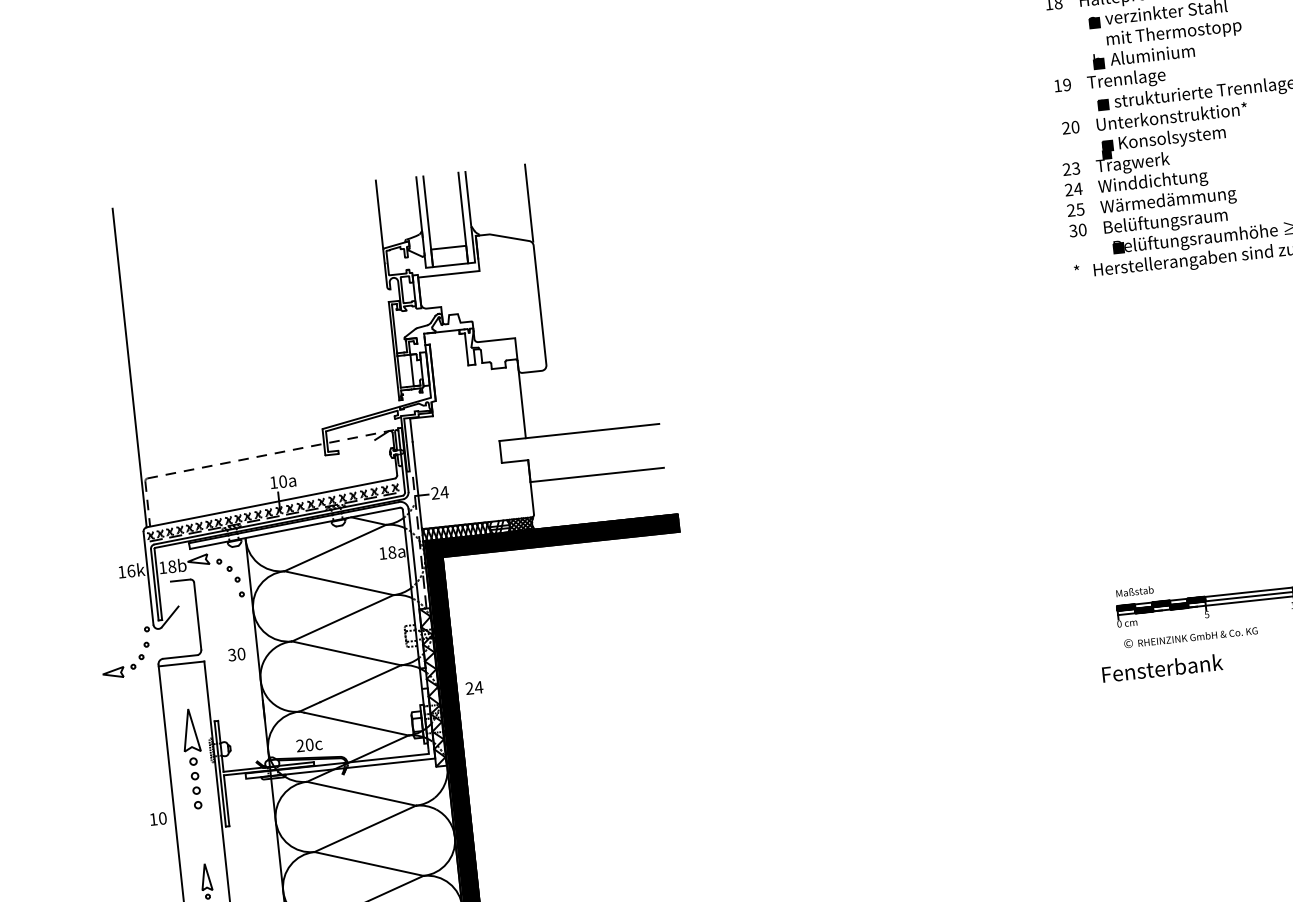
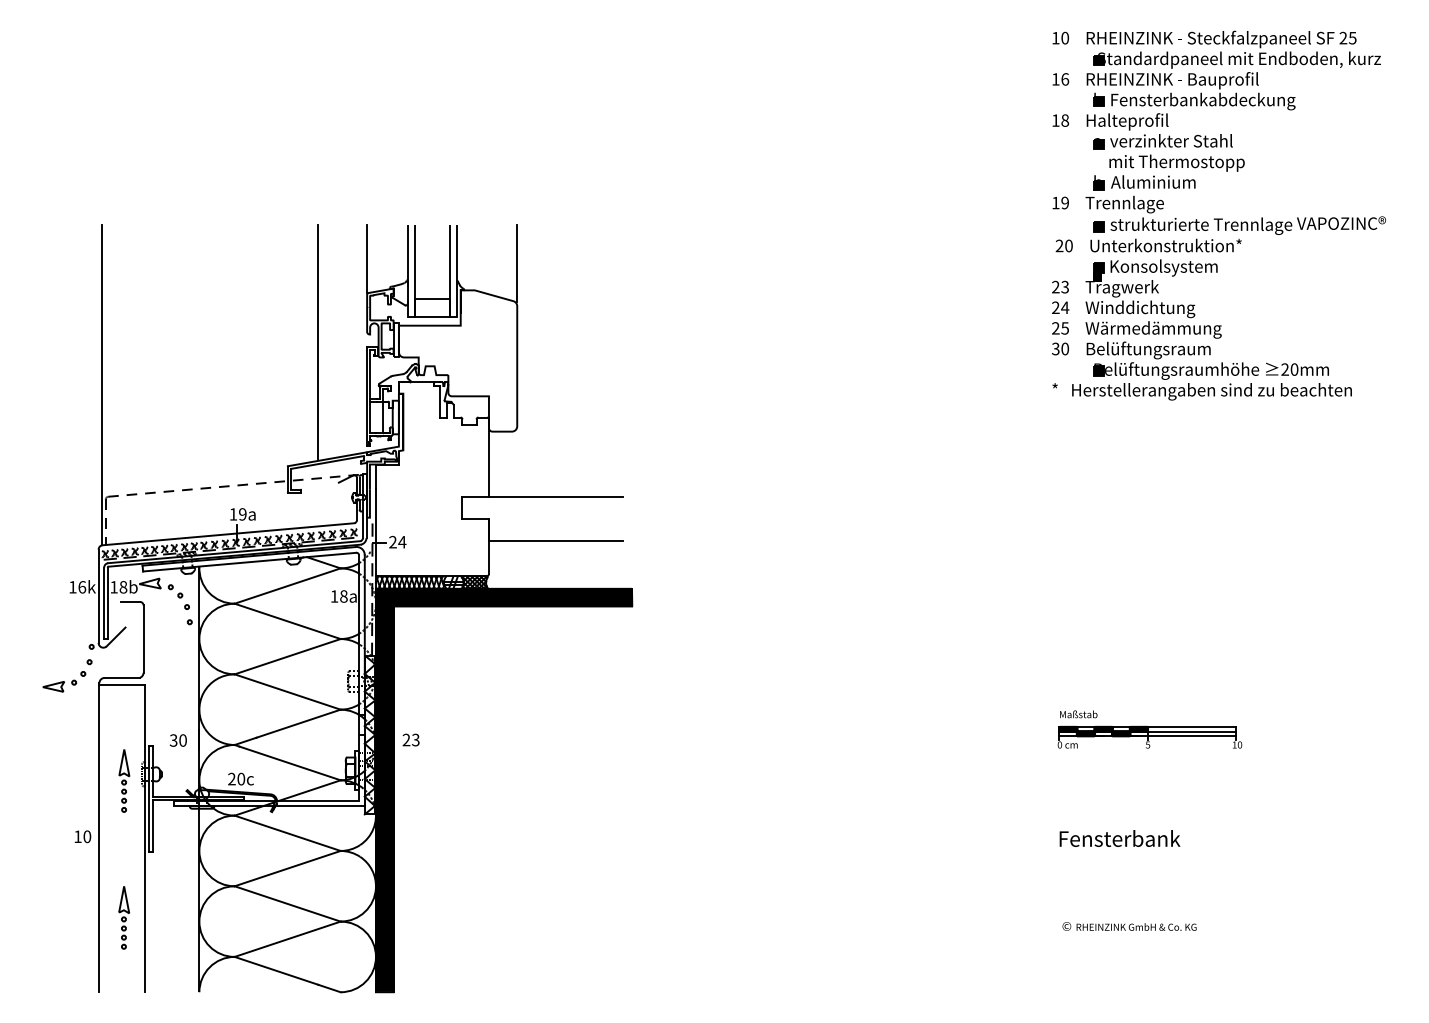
line: (338, 301) -> (317, 341), added
text: (282, 481) -> (242, 514), 10a -> 19a
text: (1190, 637) -> (1129, 926), moved
text: (235, 654) -> (177, 740), moved
text: (1161, 668) -> (1119, 838), moved
text: (478, 686) -> (415, 739), 24 -> 23
part: (193, 758) -> (124, 780), size x0.62

